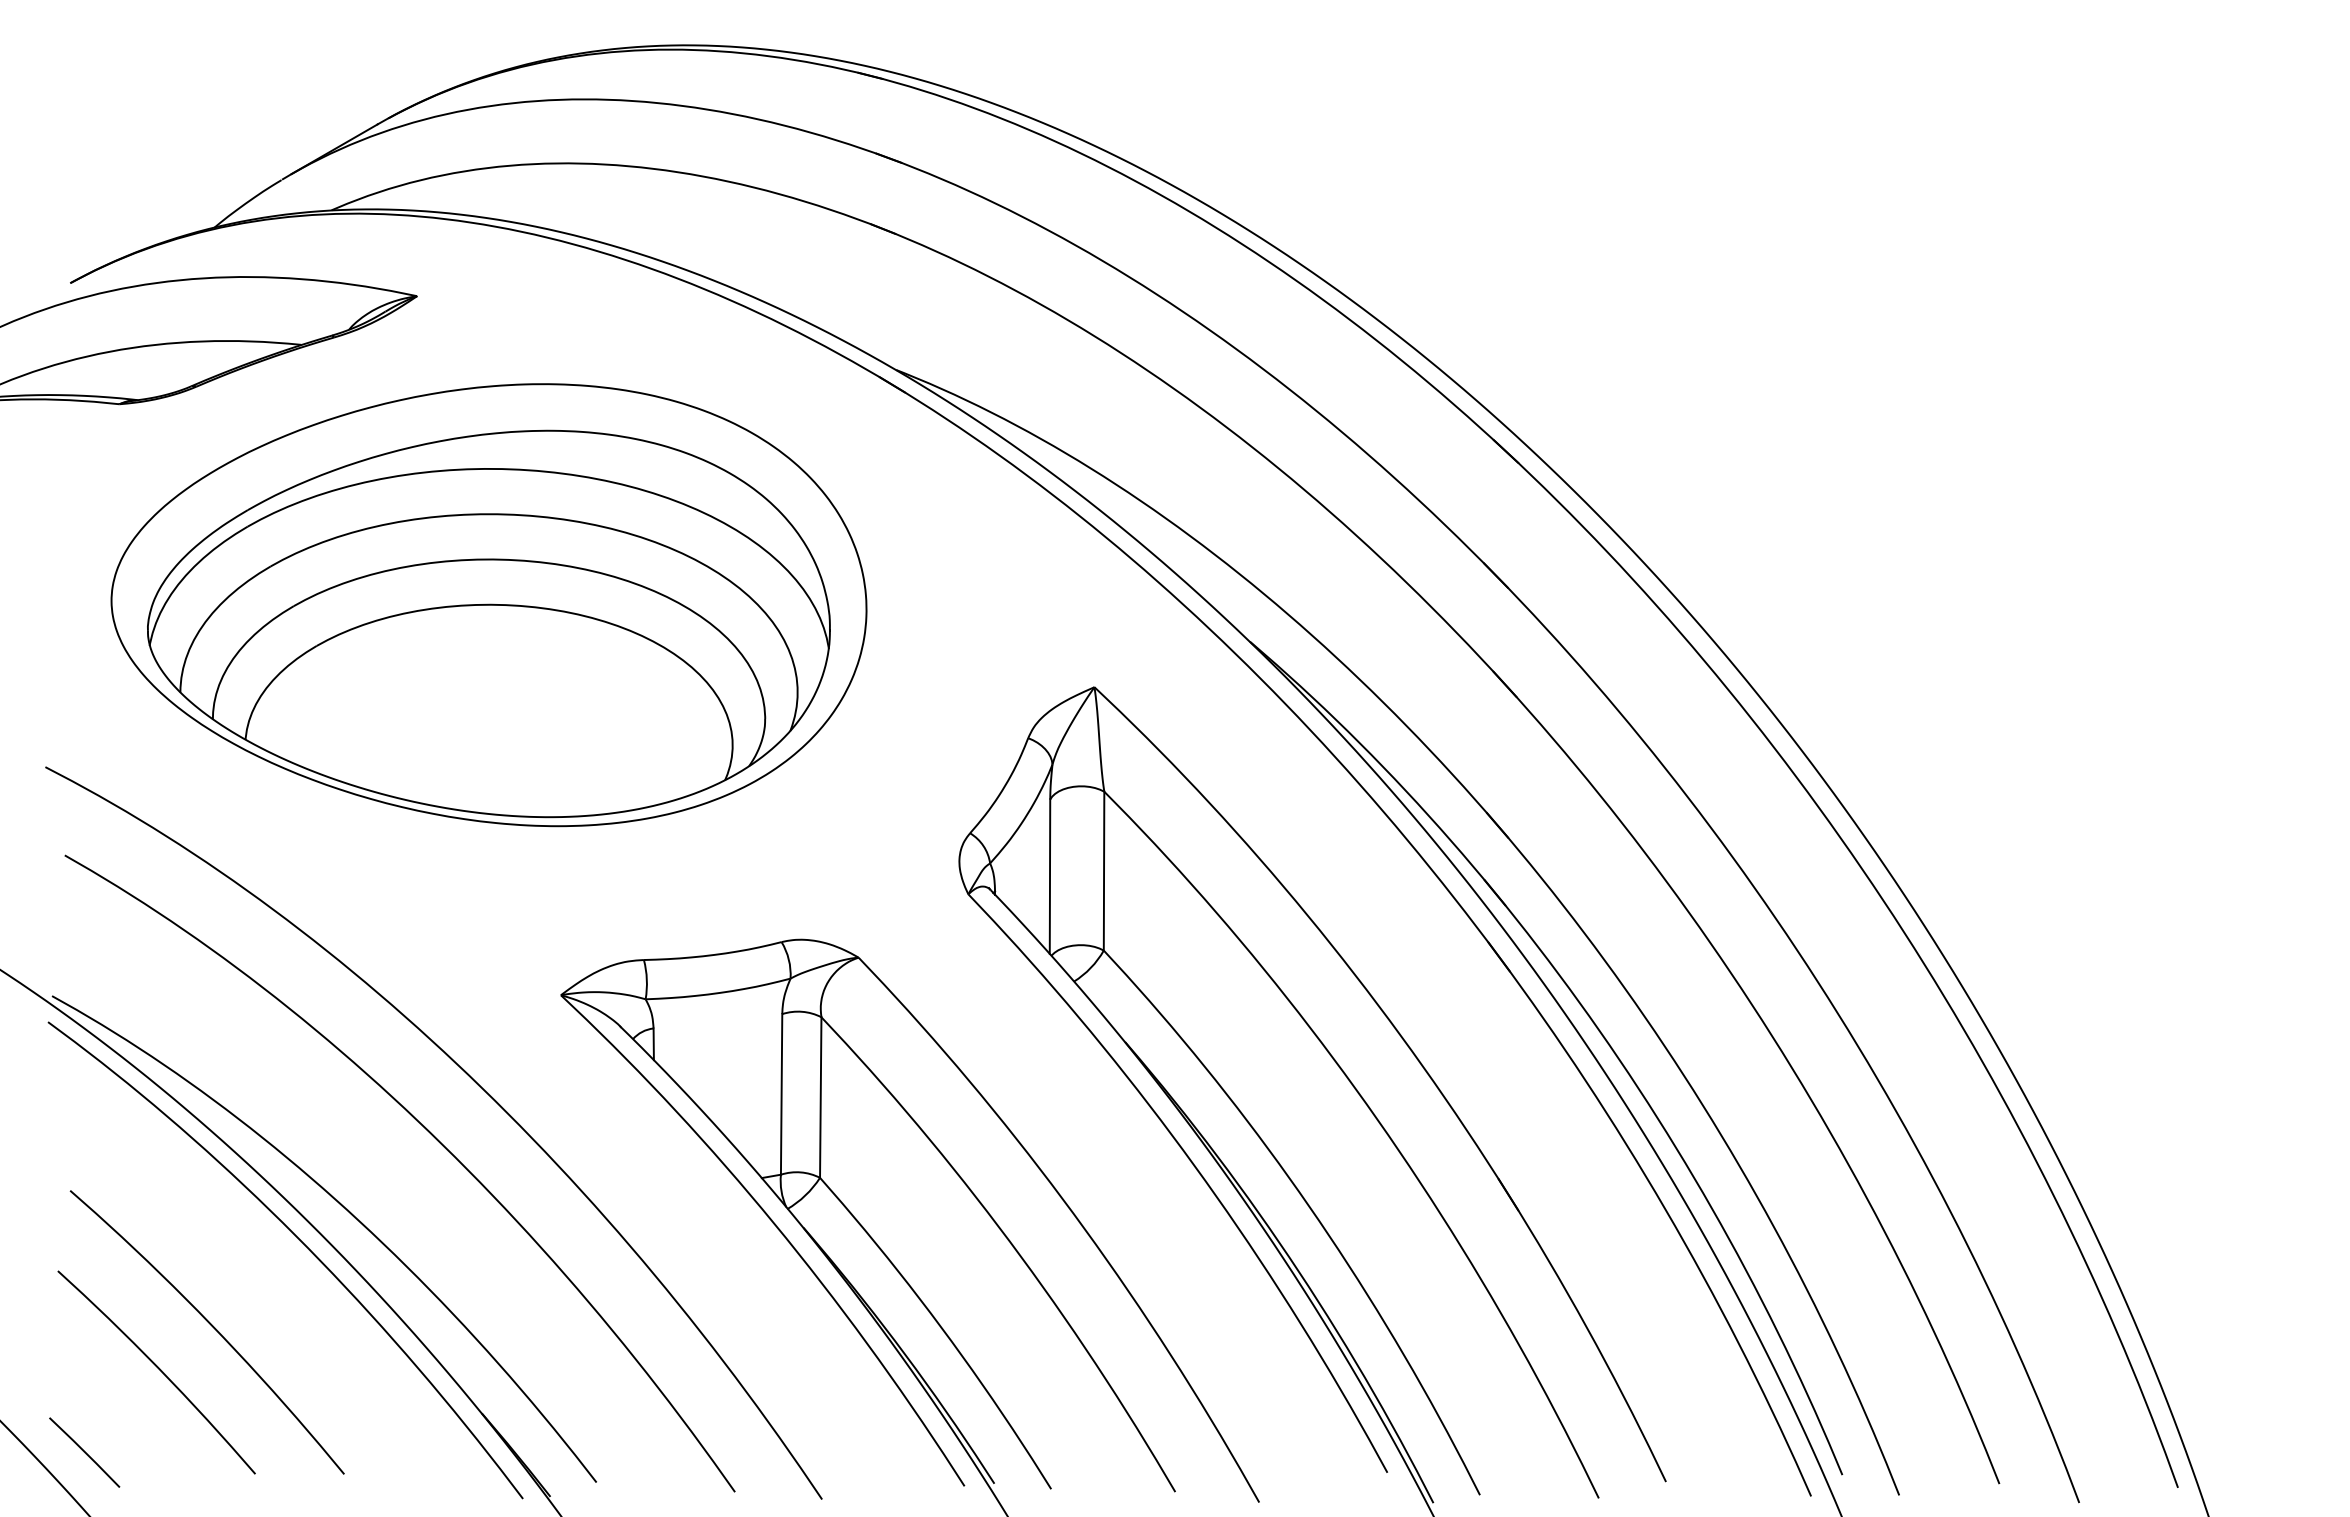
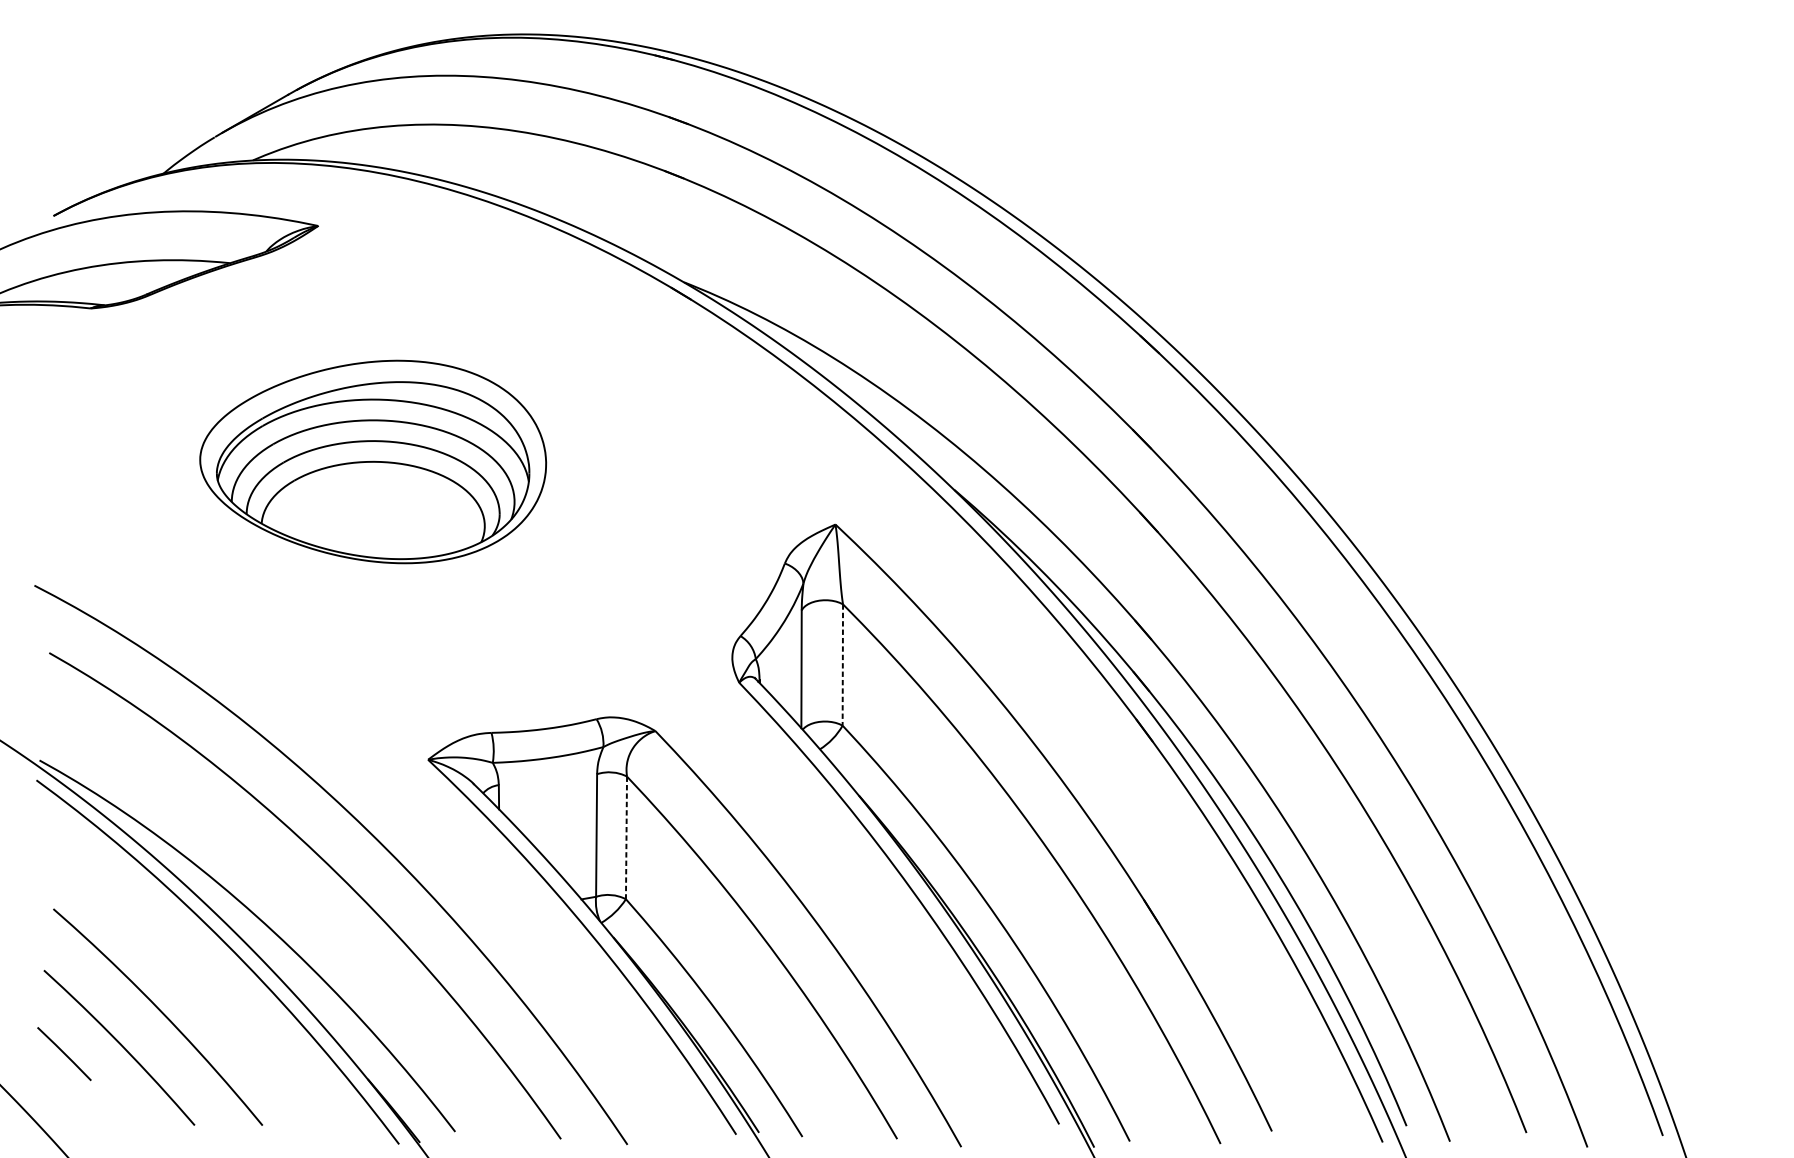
part: (488, 605) -> (372, 462), size x0.6
line: (1104, 871) -> (843, 665), solid -> dashed
line: (820, 1098) -> (626, 838), solid -> dashed
line: (84, 1452) -> (64, 1053), moved

